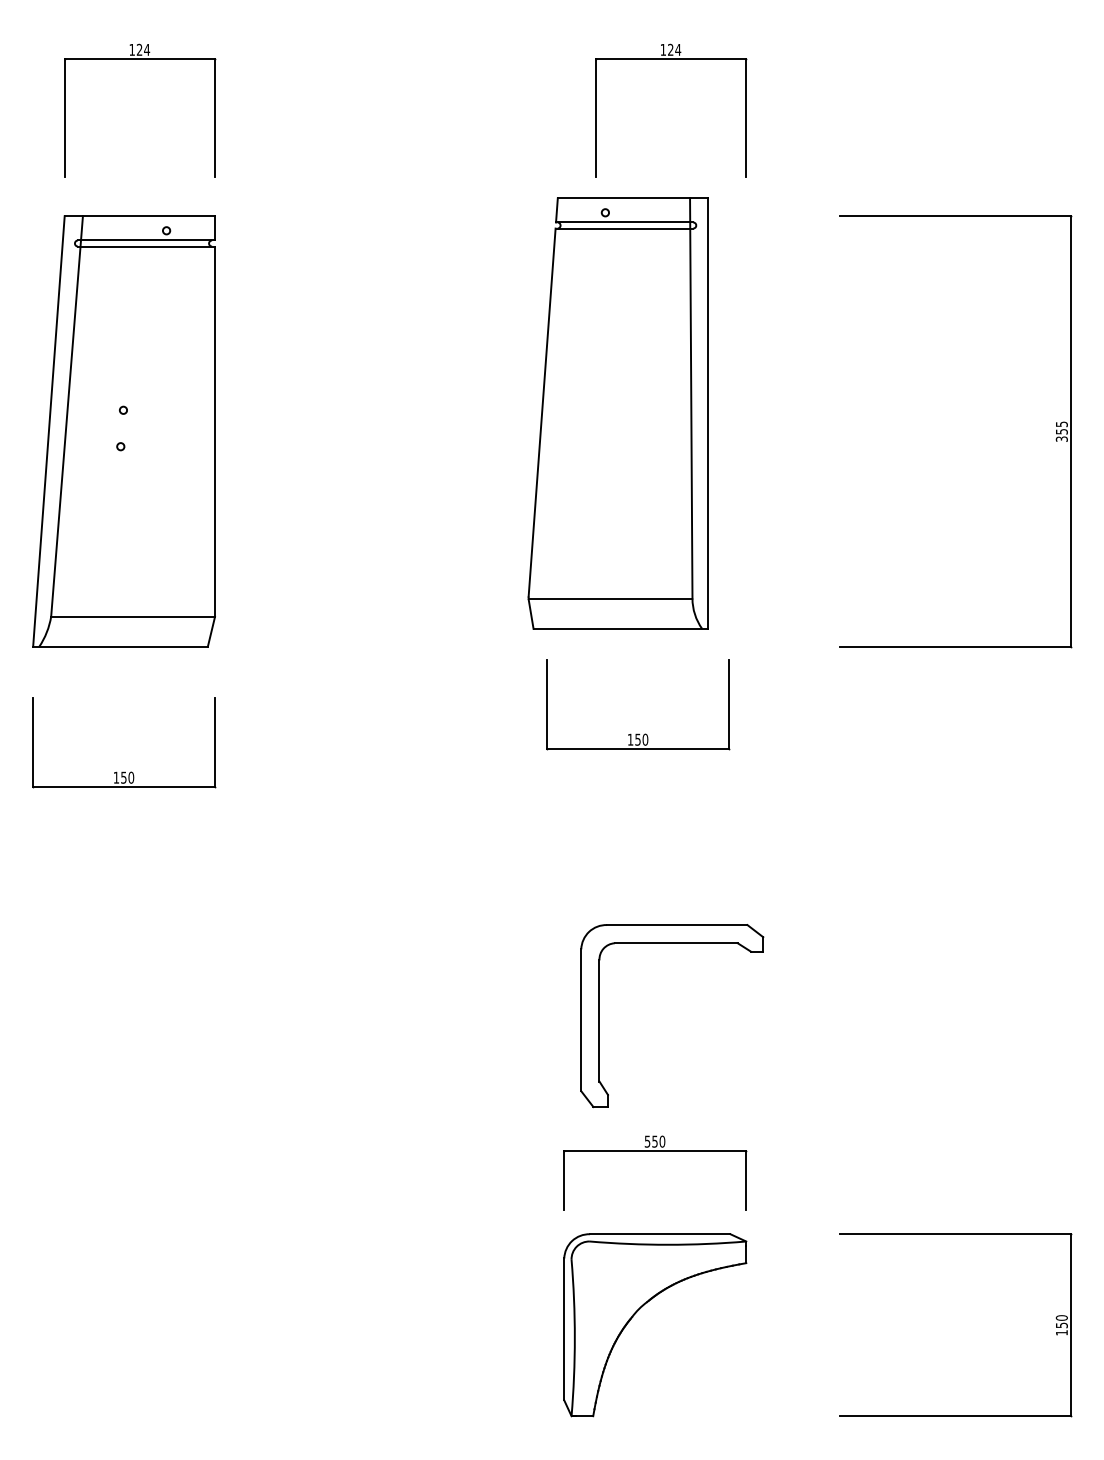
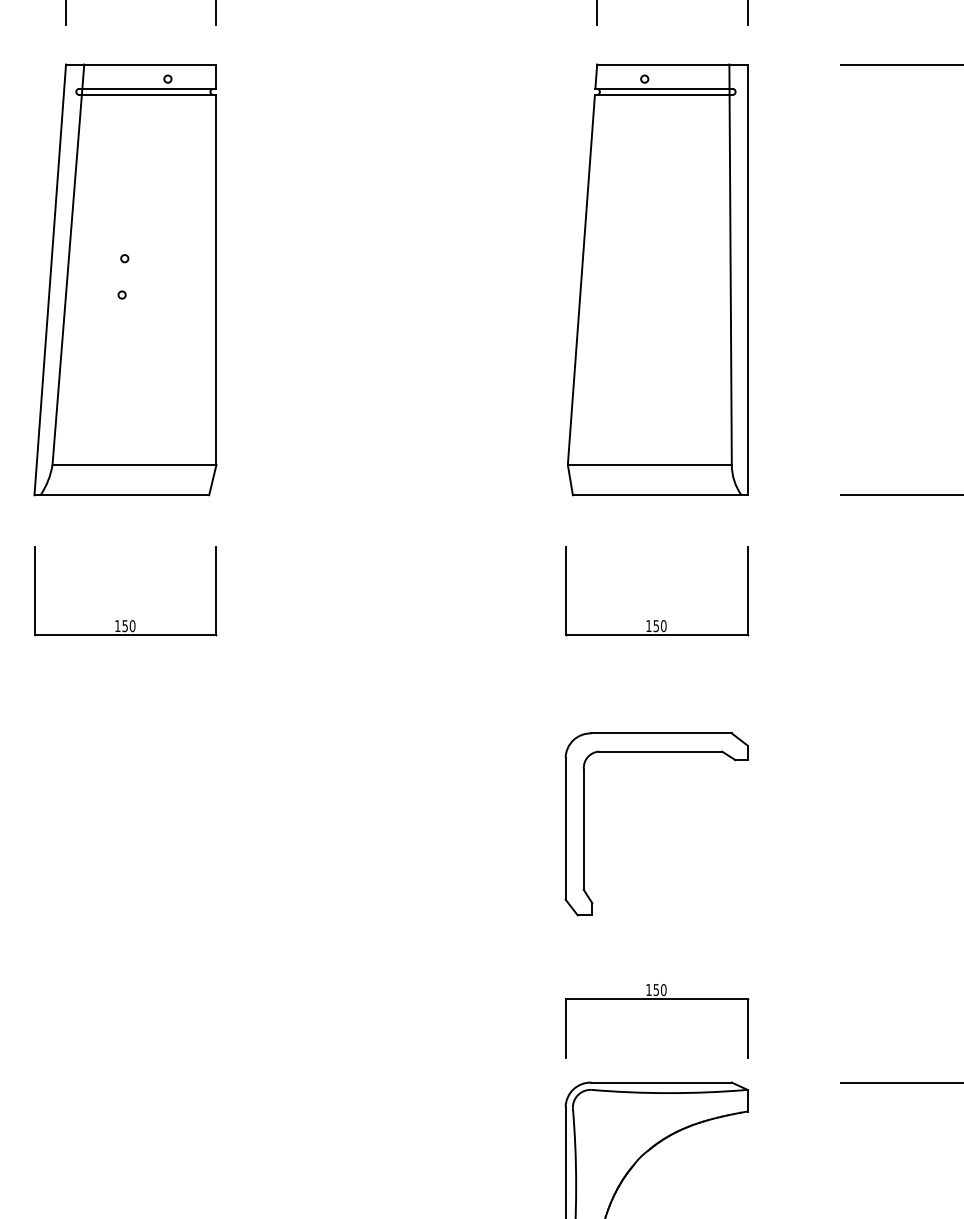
part: (617, 413) -> (656, 279), moved
part: (638, 733) -> (656, 619), moved
part: (672, 943) -> (656, 751), moved
text: (647, 1141) -> (648, 989), 550 -> 150

